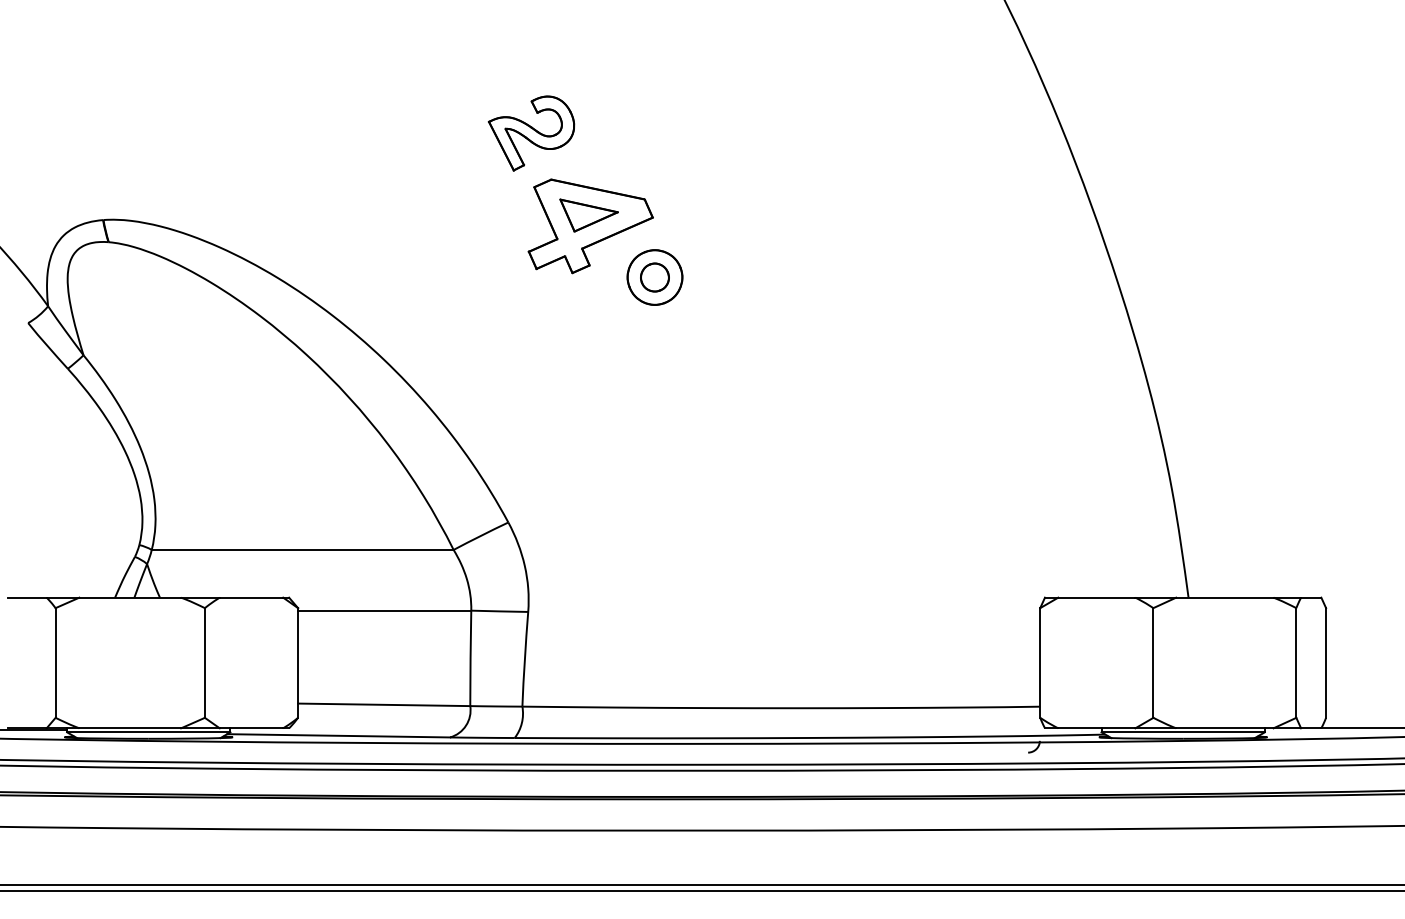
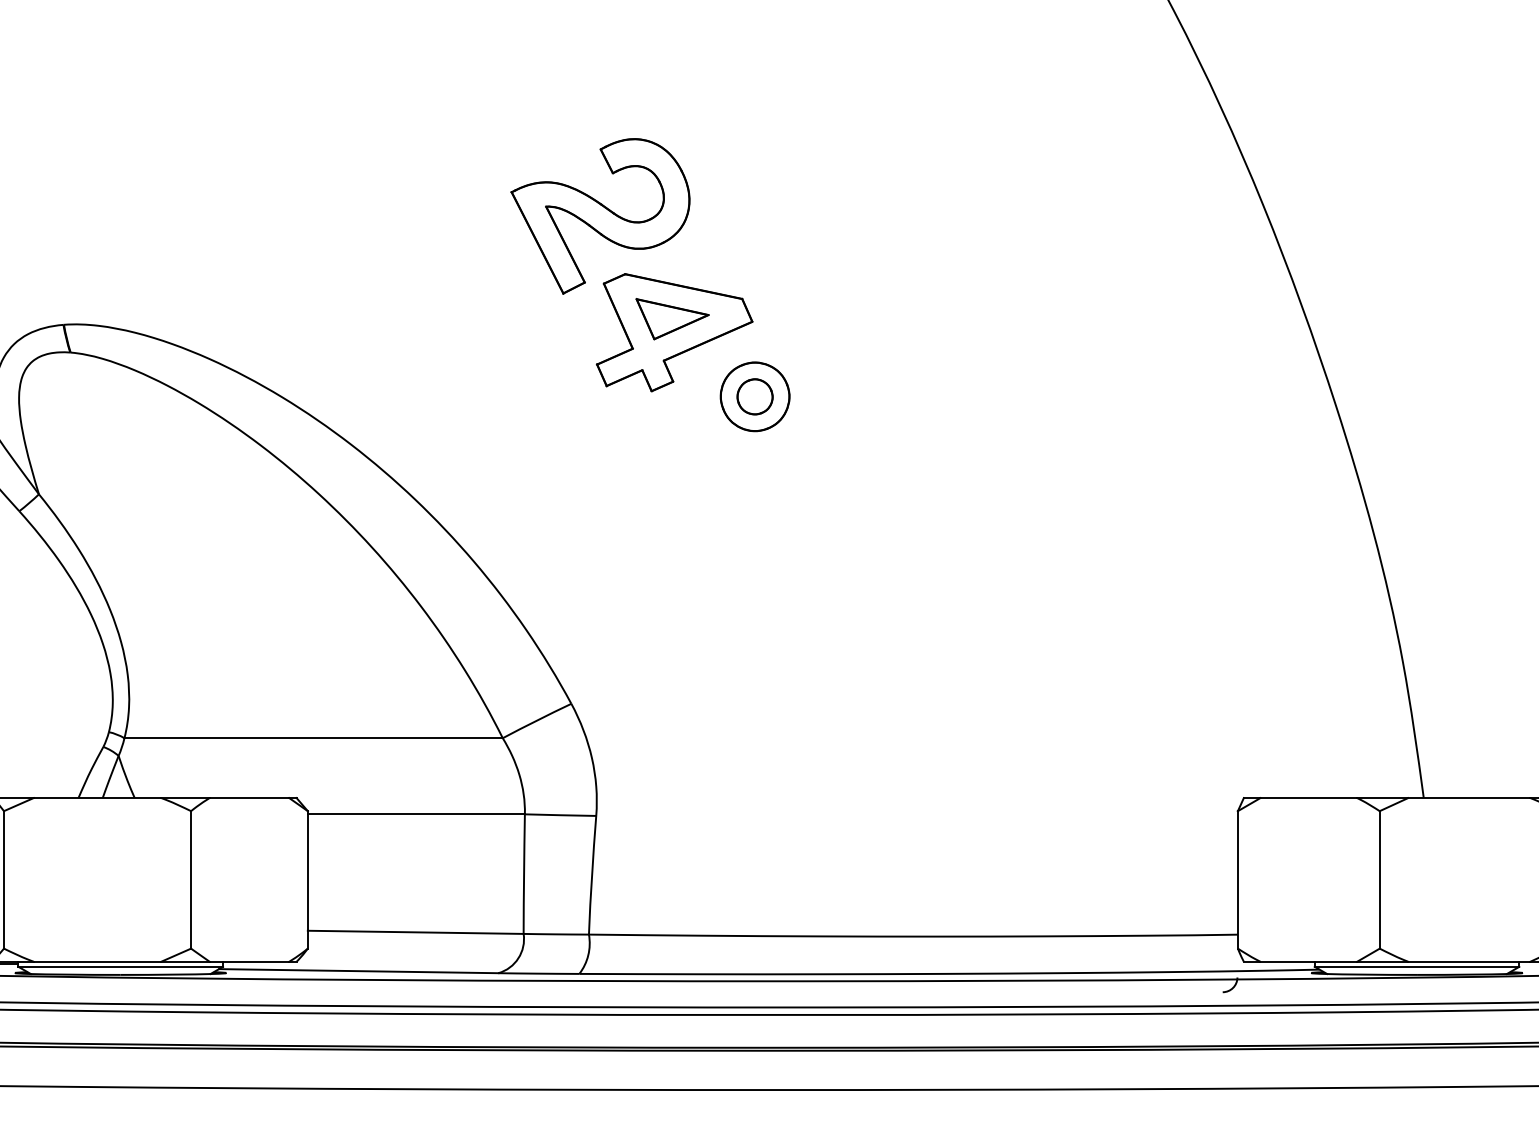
part: (531, 133) -> (600, 216), size x1.67

